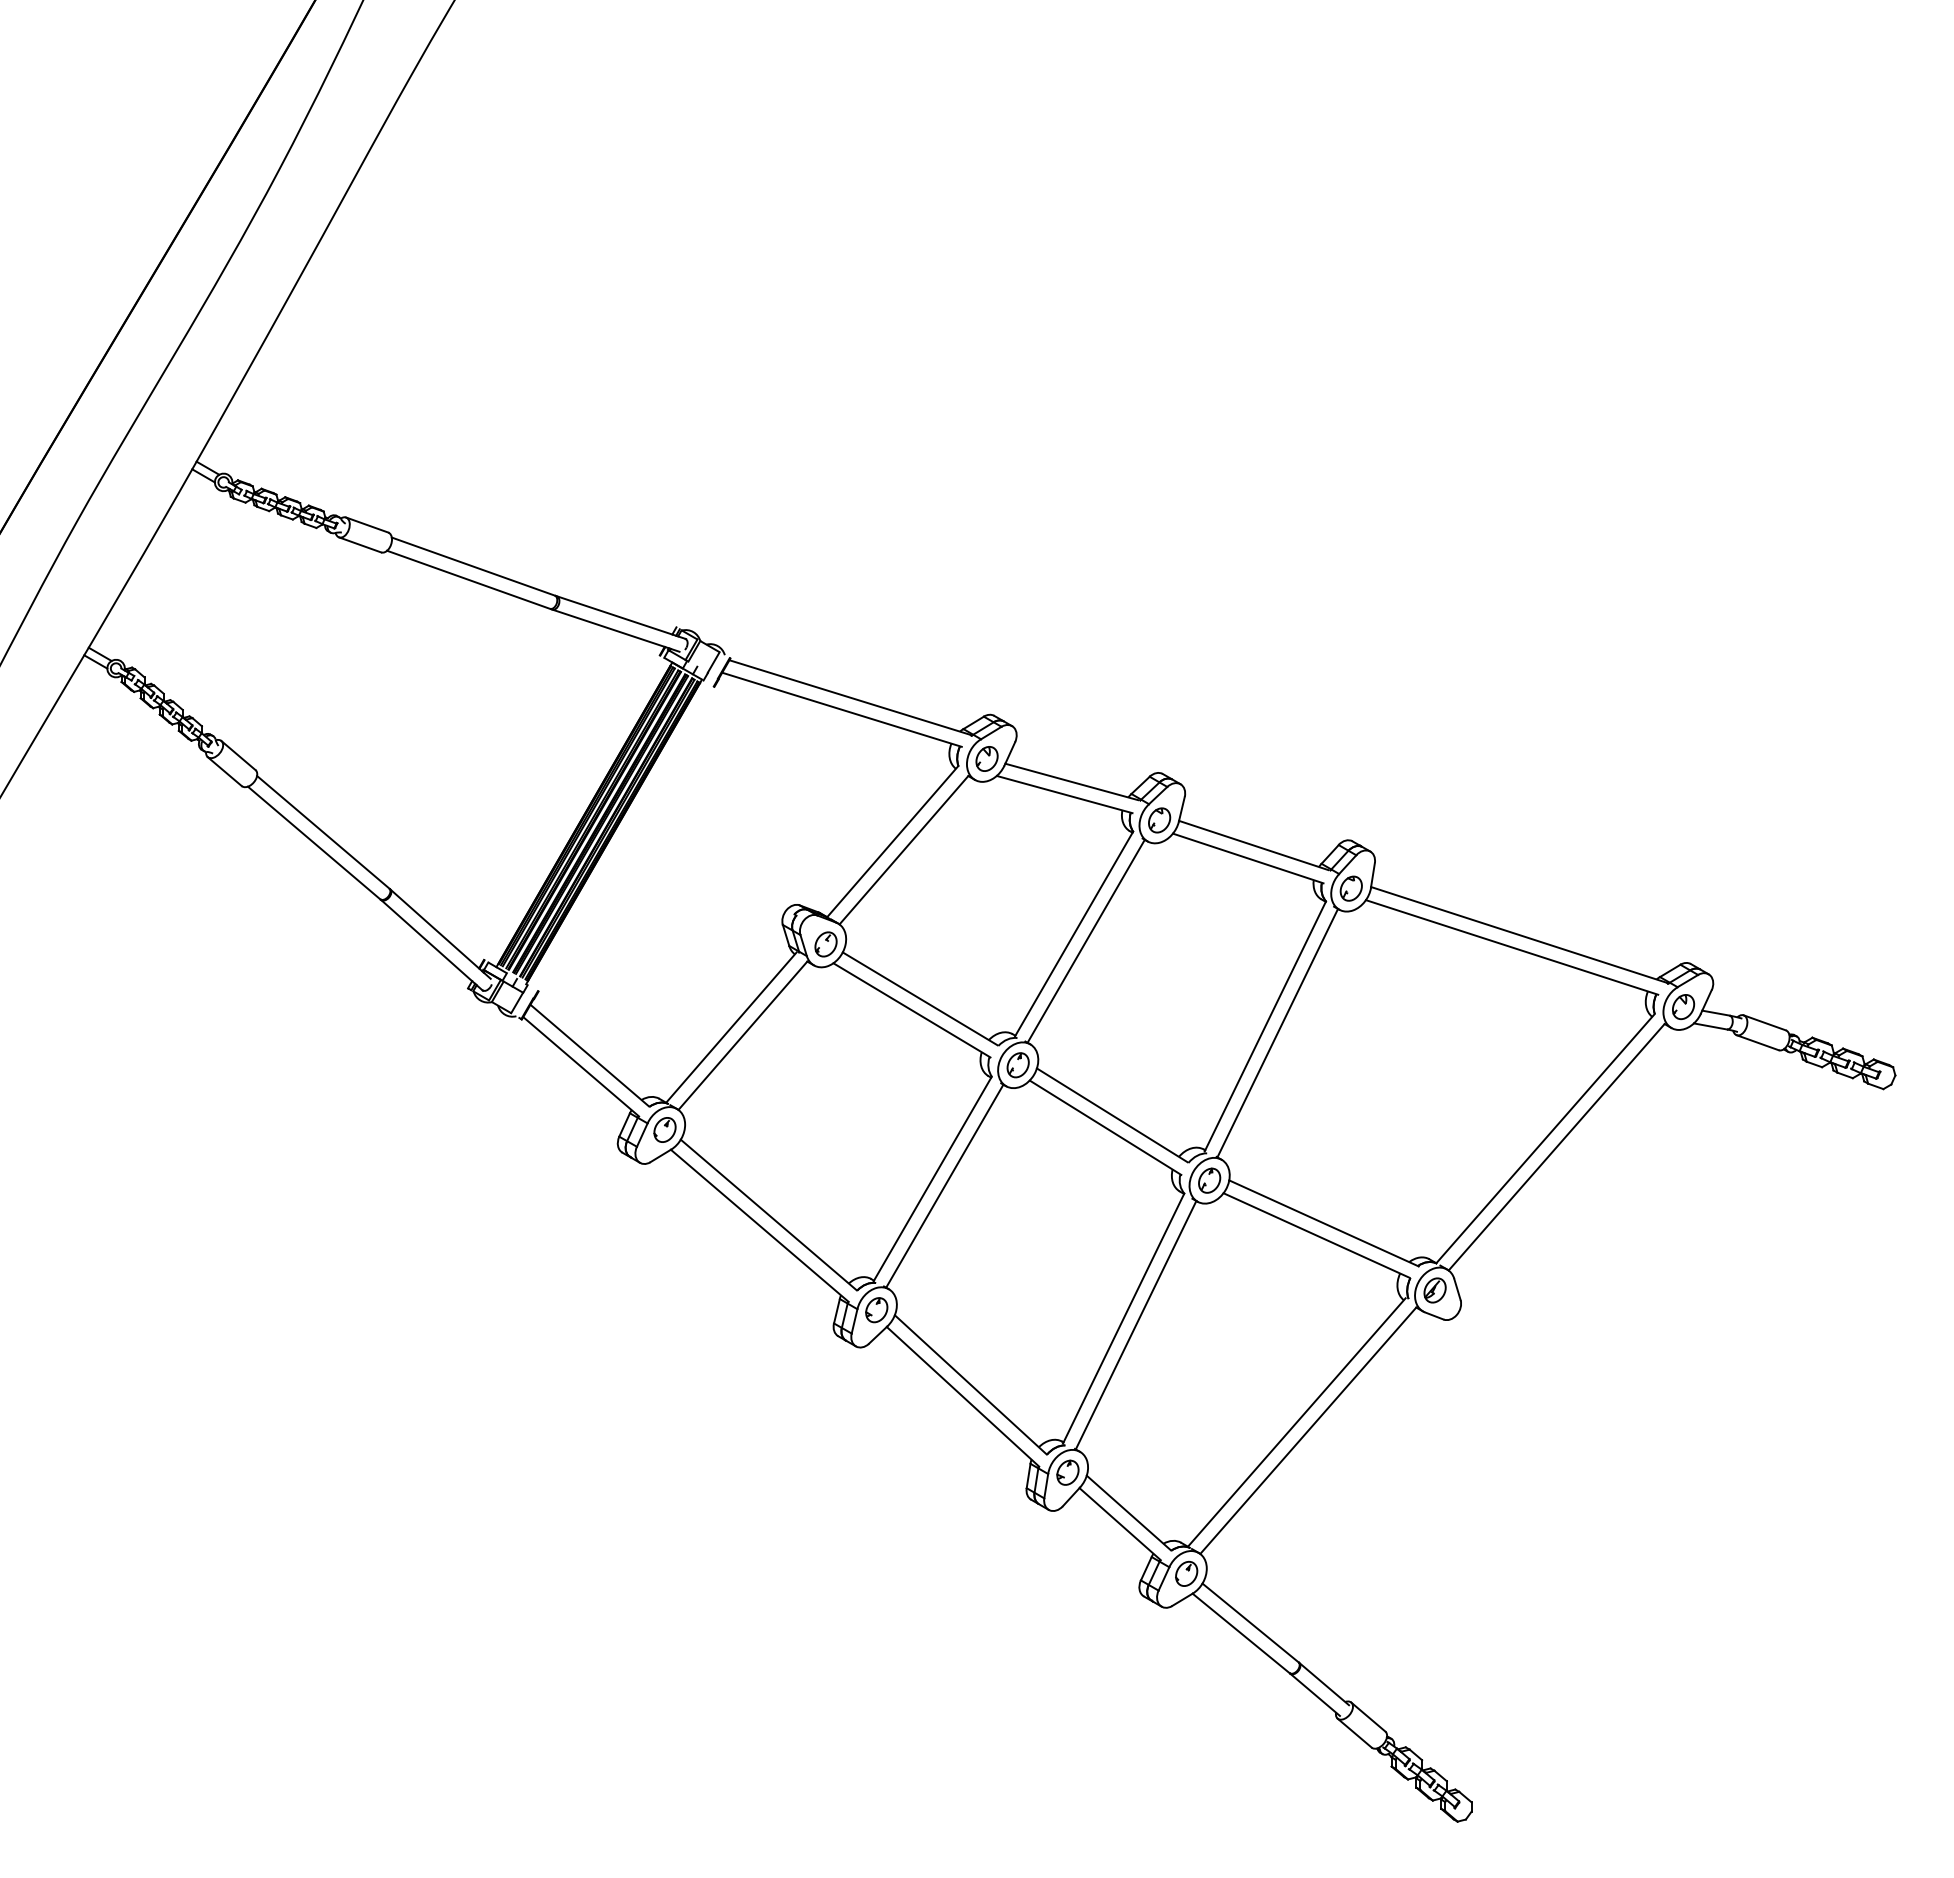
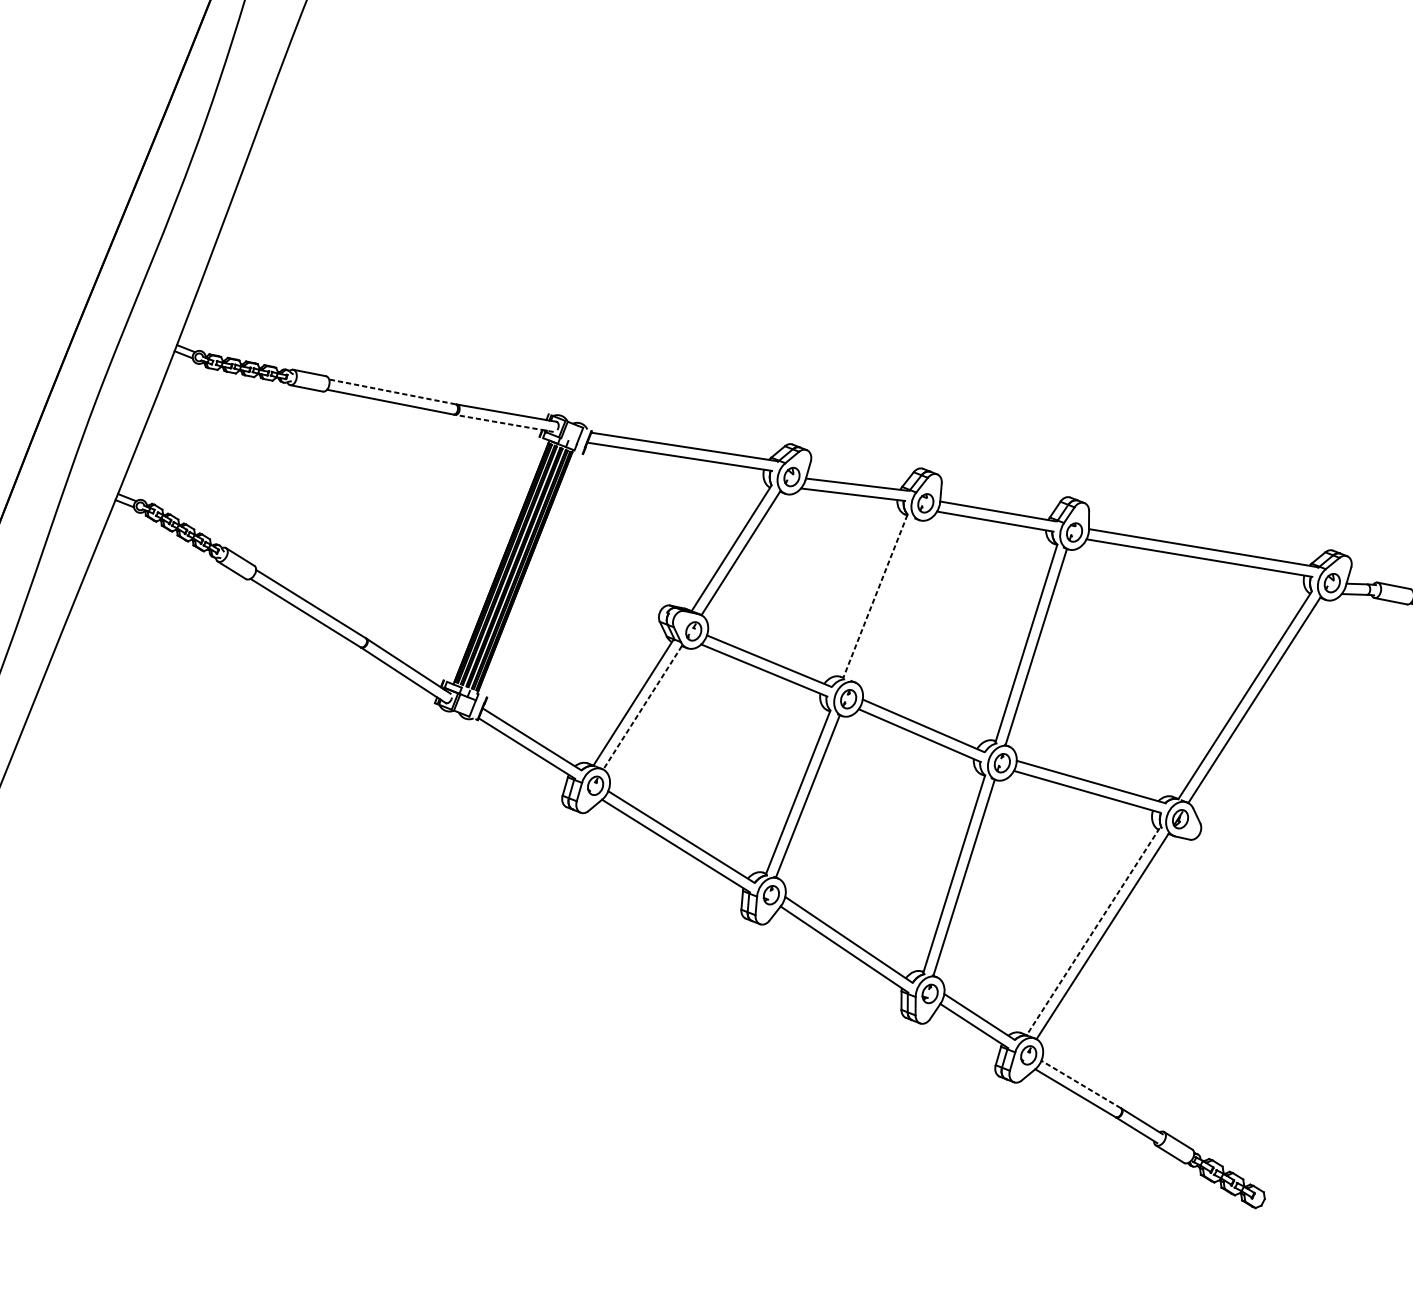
line: (473, 566) -> (392, 391), solid -> dashed
line: (616, 630) -> (504, 423), solid -> dashed
line: (1074, 934) -> (875, 596), solid -> dashed
line: (1085, 940) -> (884, 599), removed
line: (742, 1036) -> (642, 708), solid -> dashed
line: (1296, 1422) -> (1092, 931), solid -> dashed
line: (1250, 1622) -> (1081, 1084), solid -> dashed

